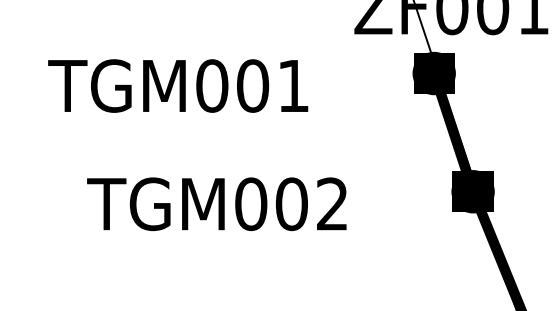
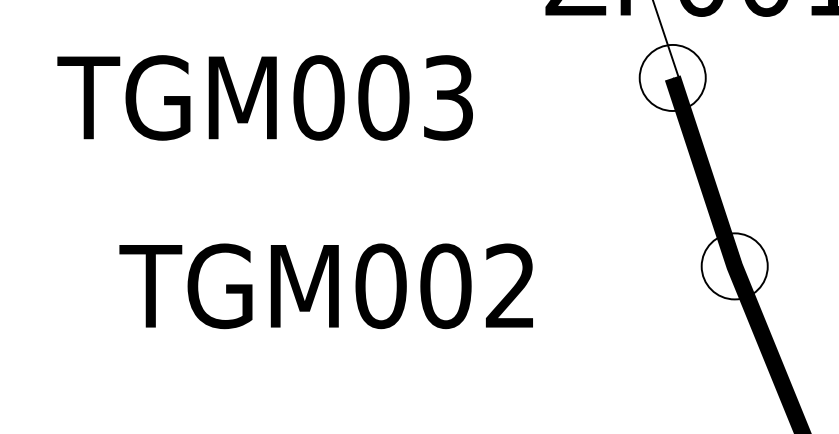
fill: (433, 73) -> (671, 77), removed
text: (293, 85) -> (448, 97), TGM001 -> TGM003
fill: (472, 191) -> (733, 265), removed

